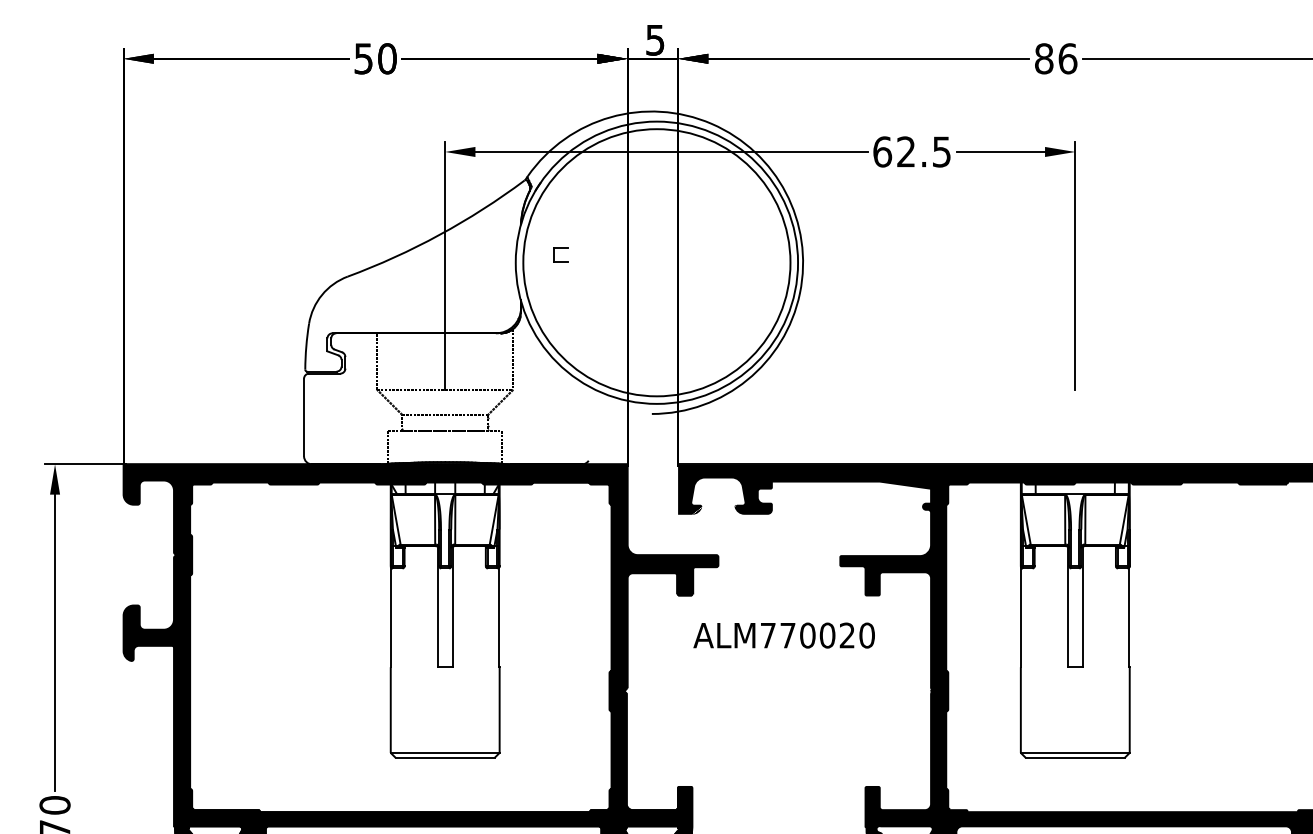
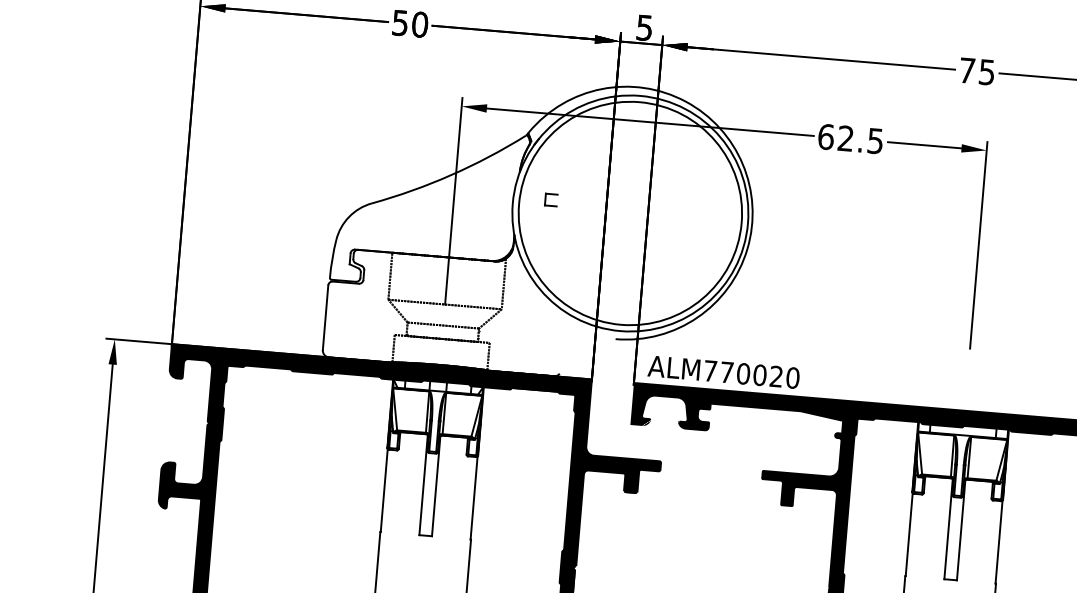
text: (1056, 58) -> (977, 71), 86 -> 75
text: (783, 635) -> (723, 372), moved

